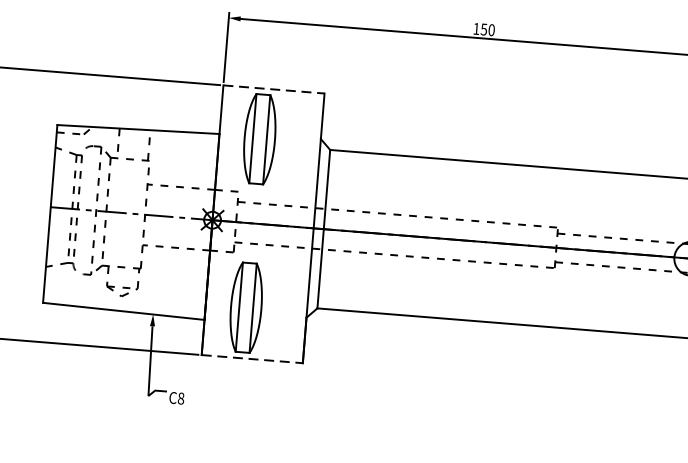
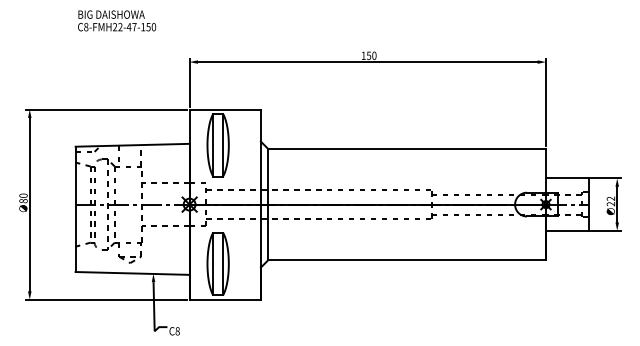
line: (274, 89) -> (225, 109), dashed -> solid
line: (252, 358) -> (225, 299), dashed -> solid

